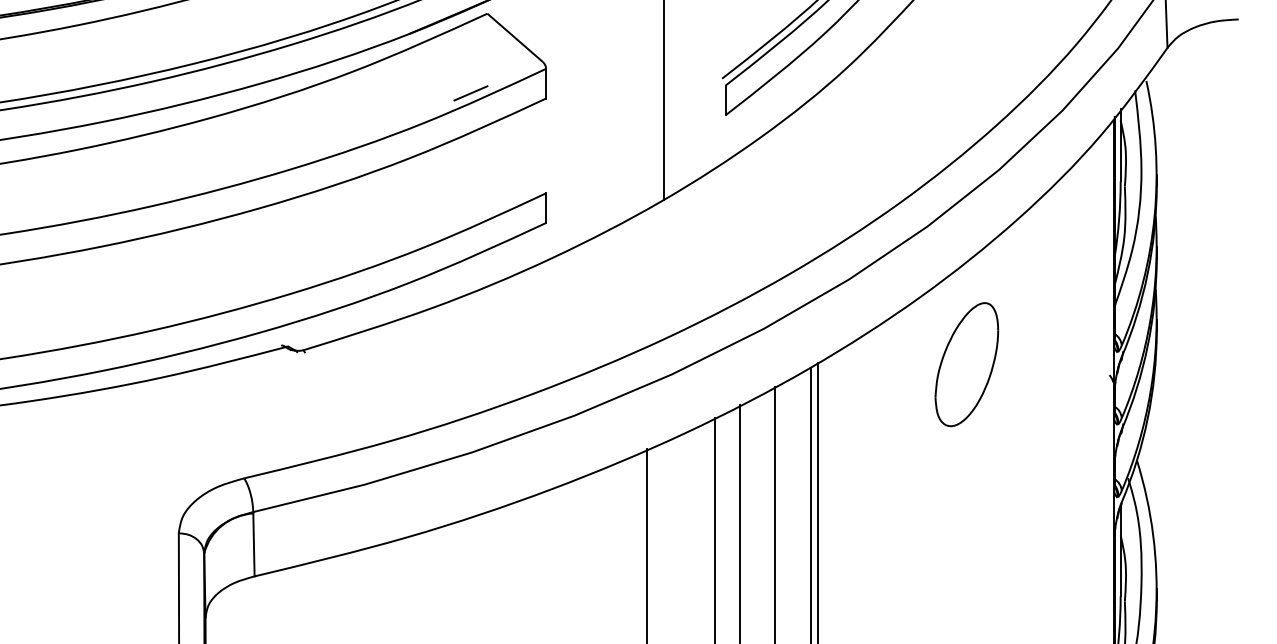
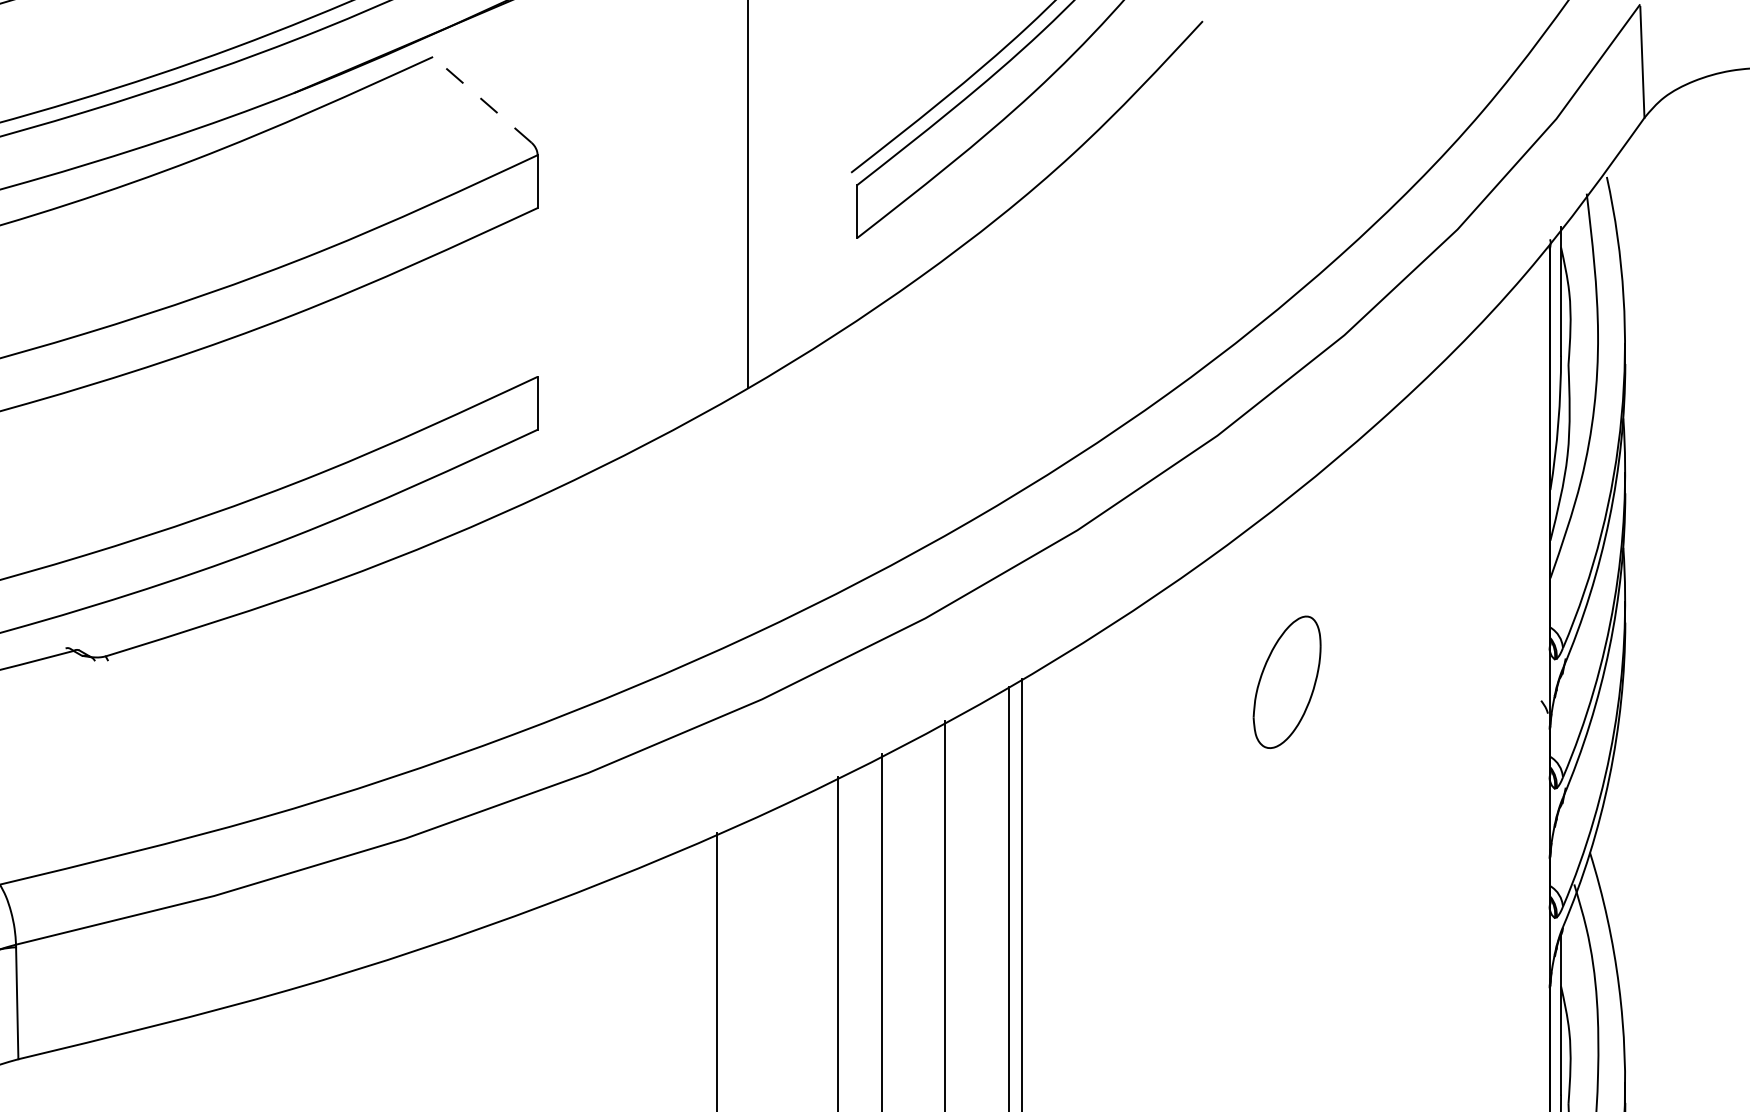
line: (515, 37) -> (483, 99), solid -> dashed
line: (470, 93) -> (402, 199), removed
part: (966, 364) -> (1286, 681), size x0.6

